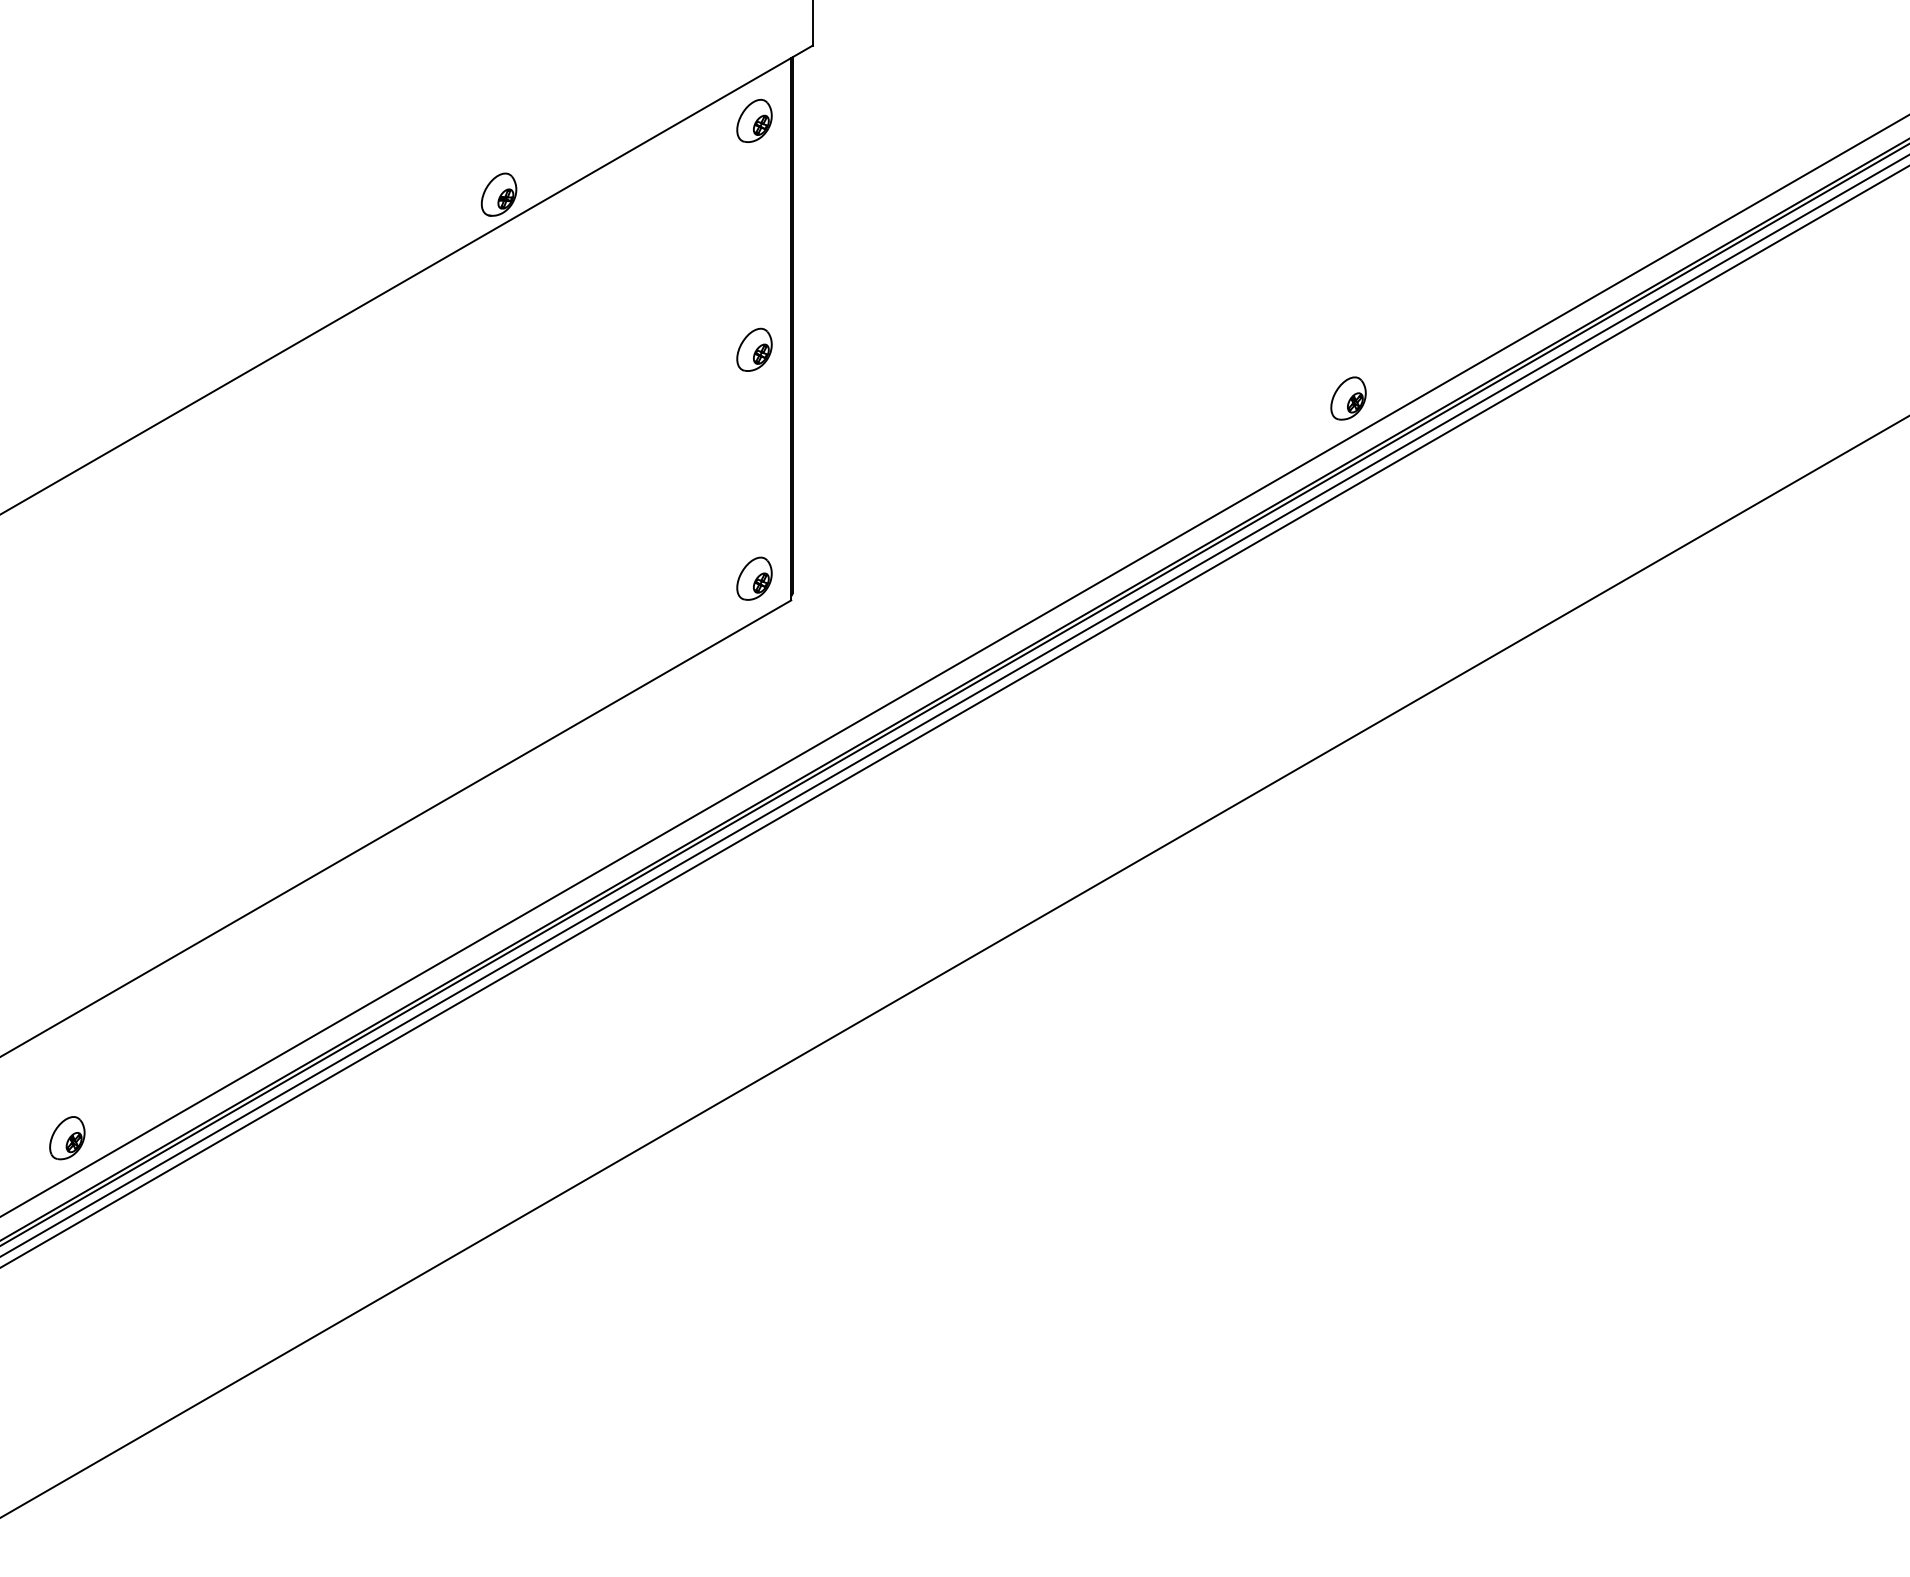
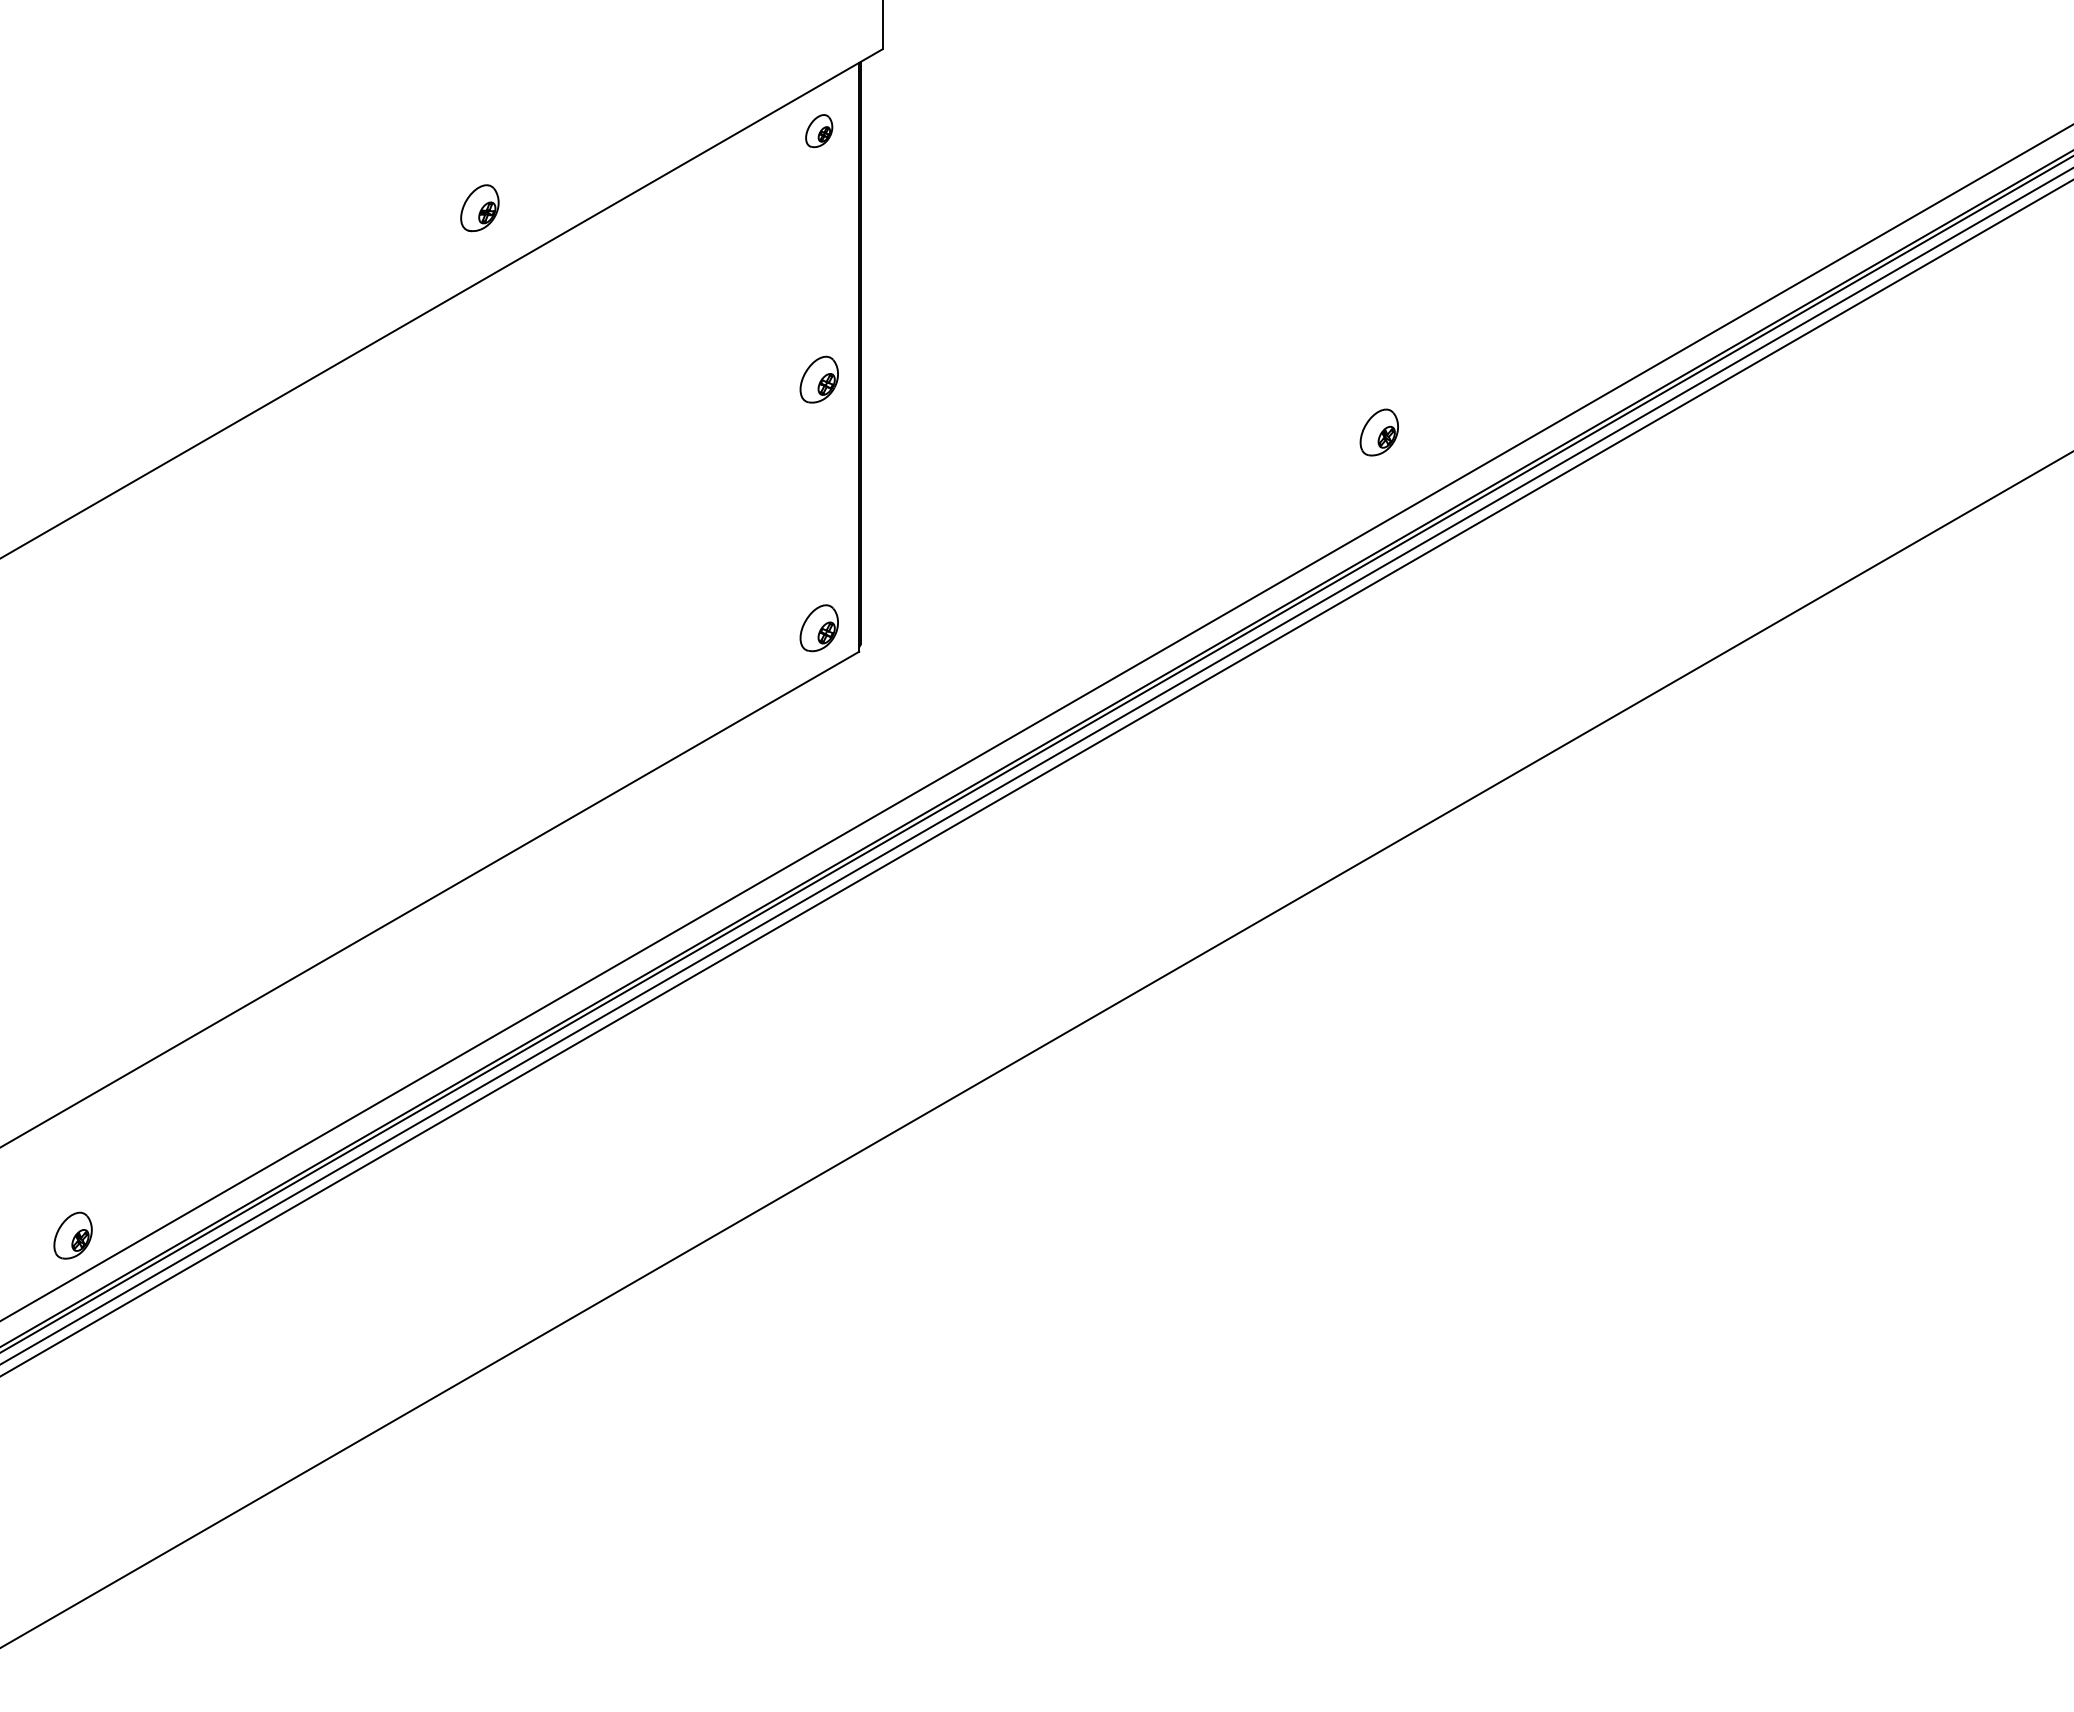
part: (753, 120) -> (818, 130), size x0.7
part: (498, 194) -> (479, 208), moved
part: (1347, 398) -> (1378, 432), moved

